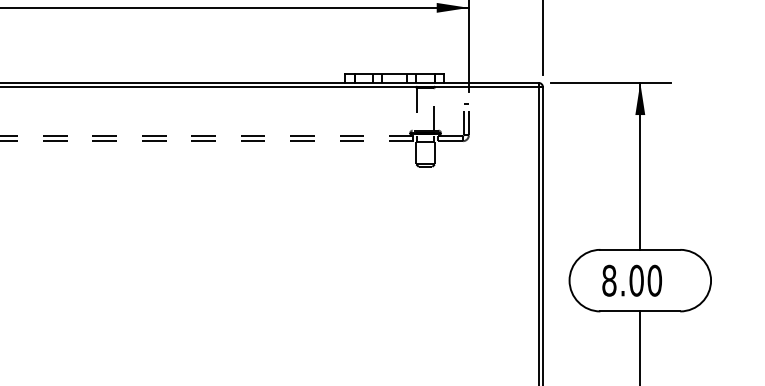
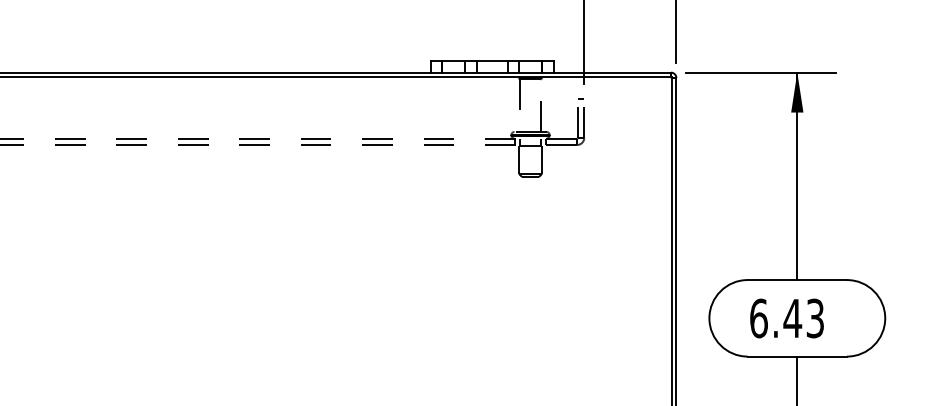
text: (632, 280) -> (787, 318), 8.00 -> 6.43

